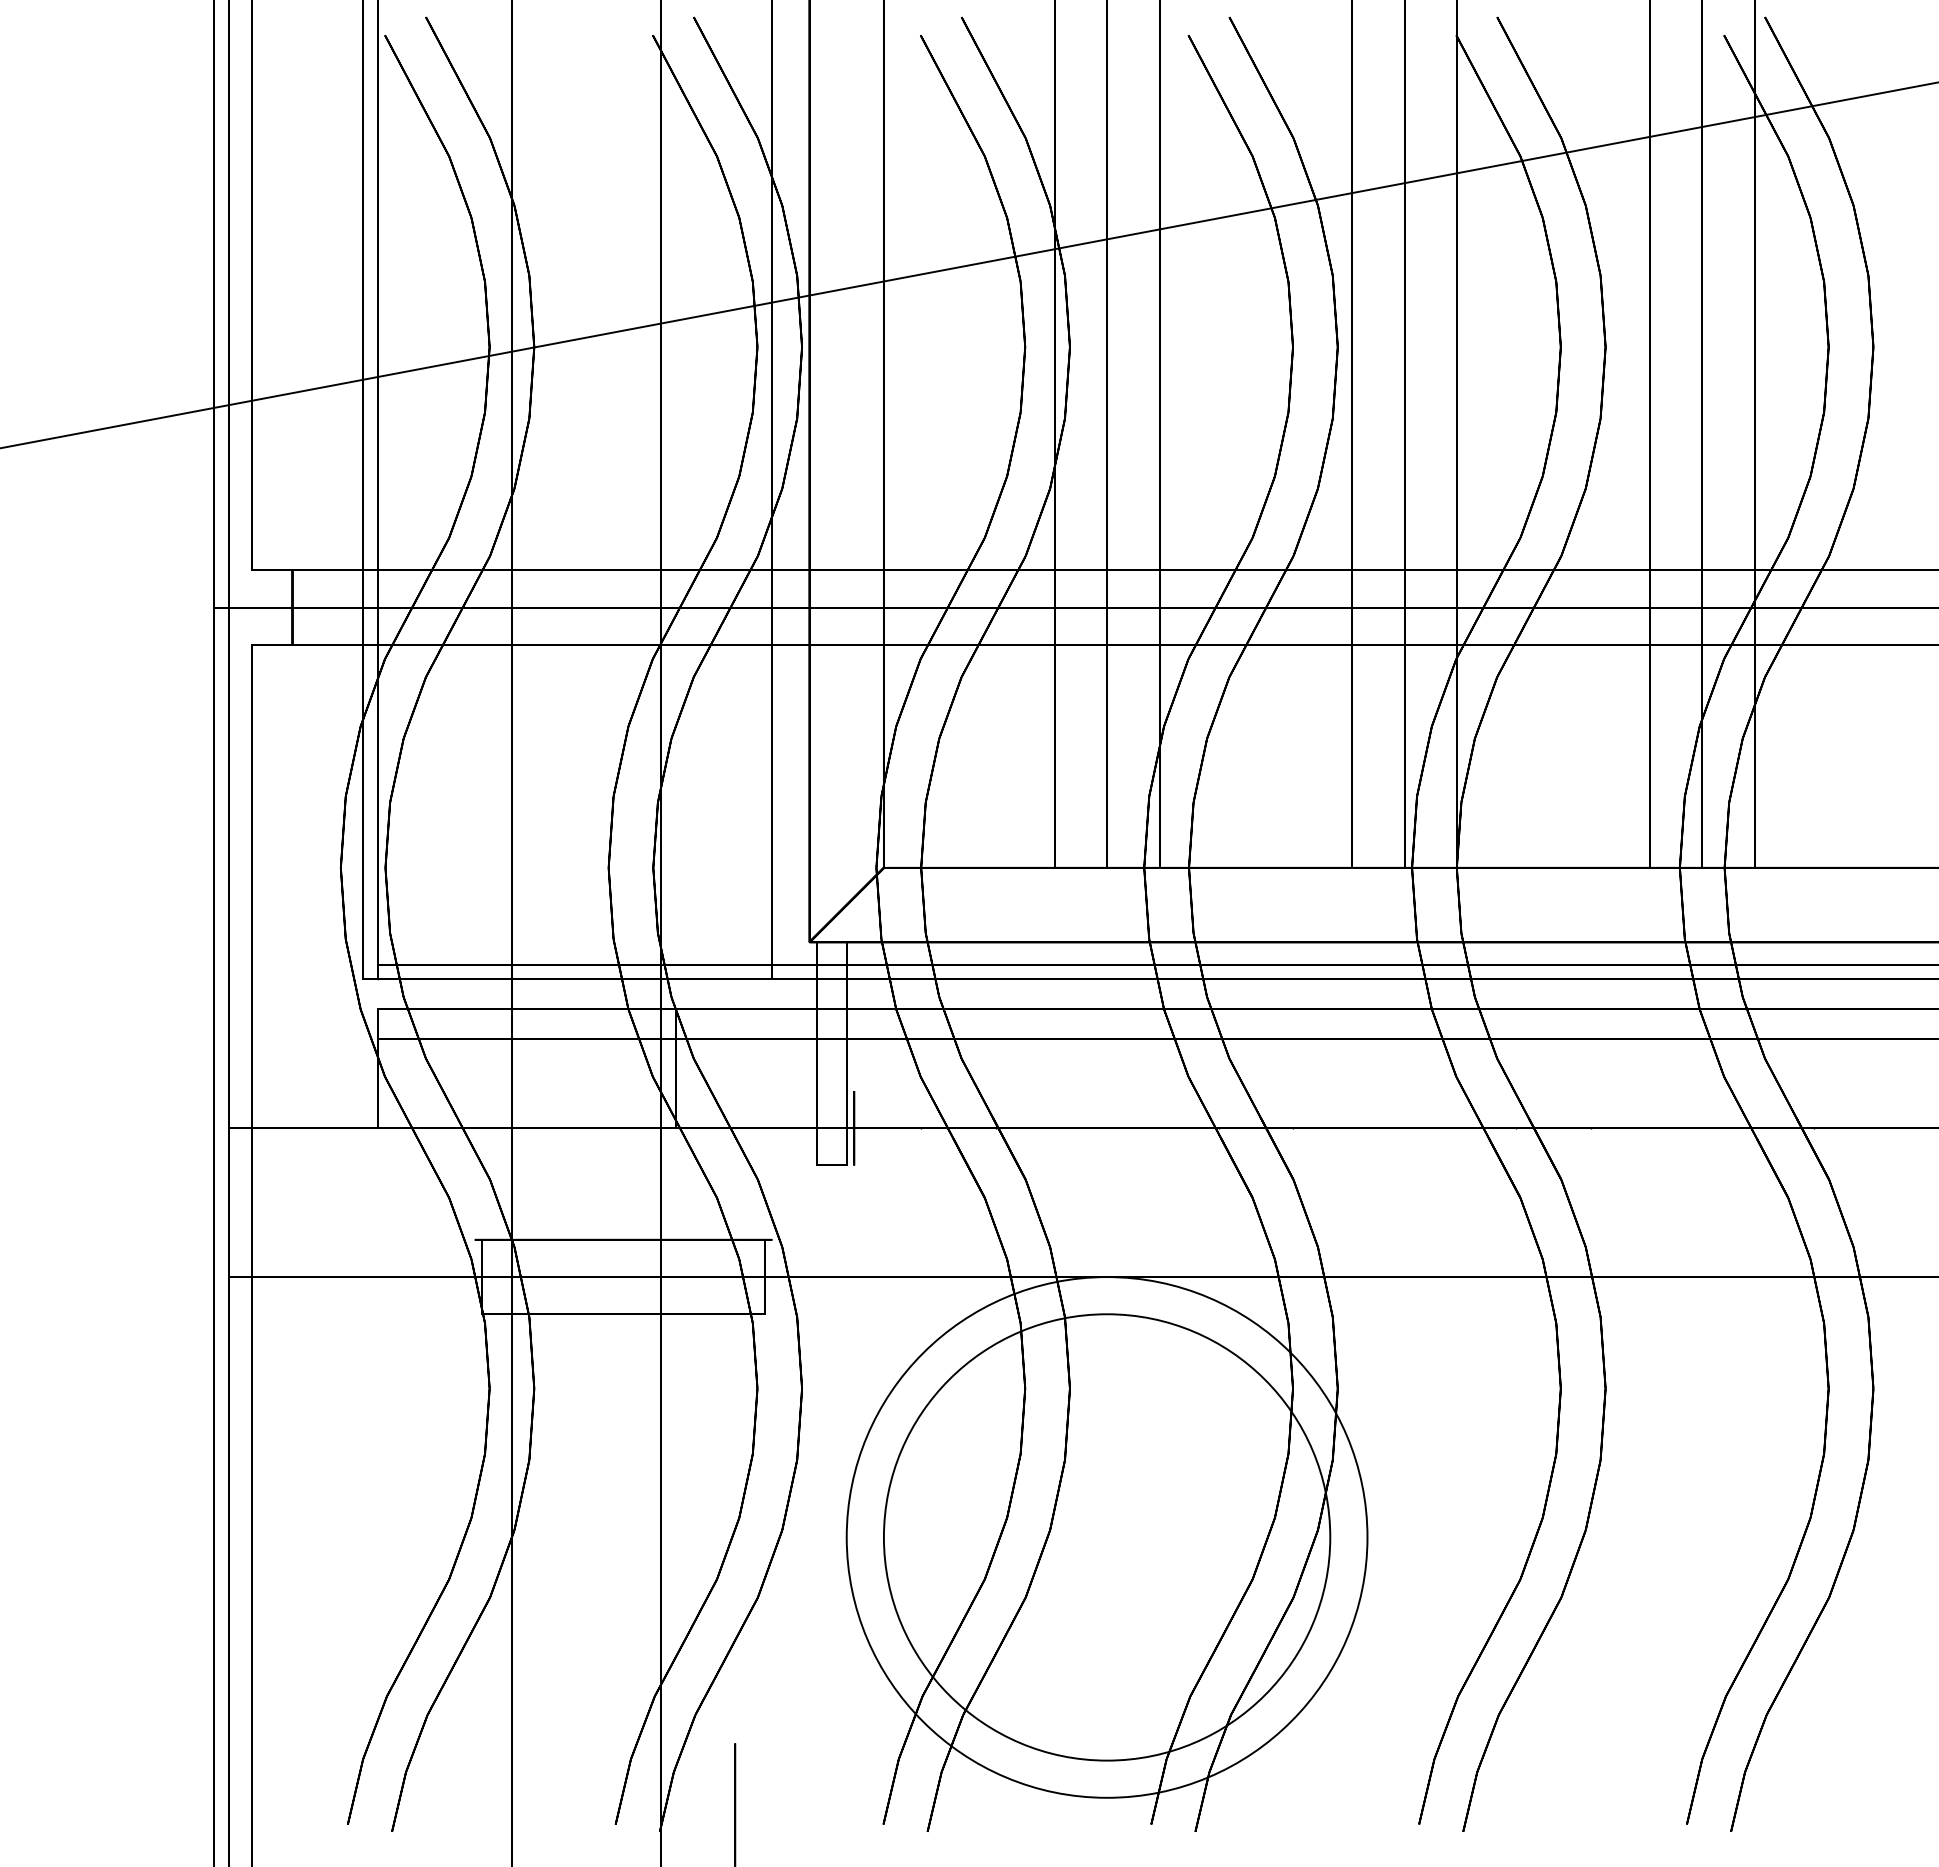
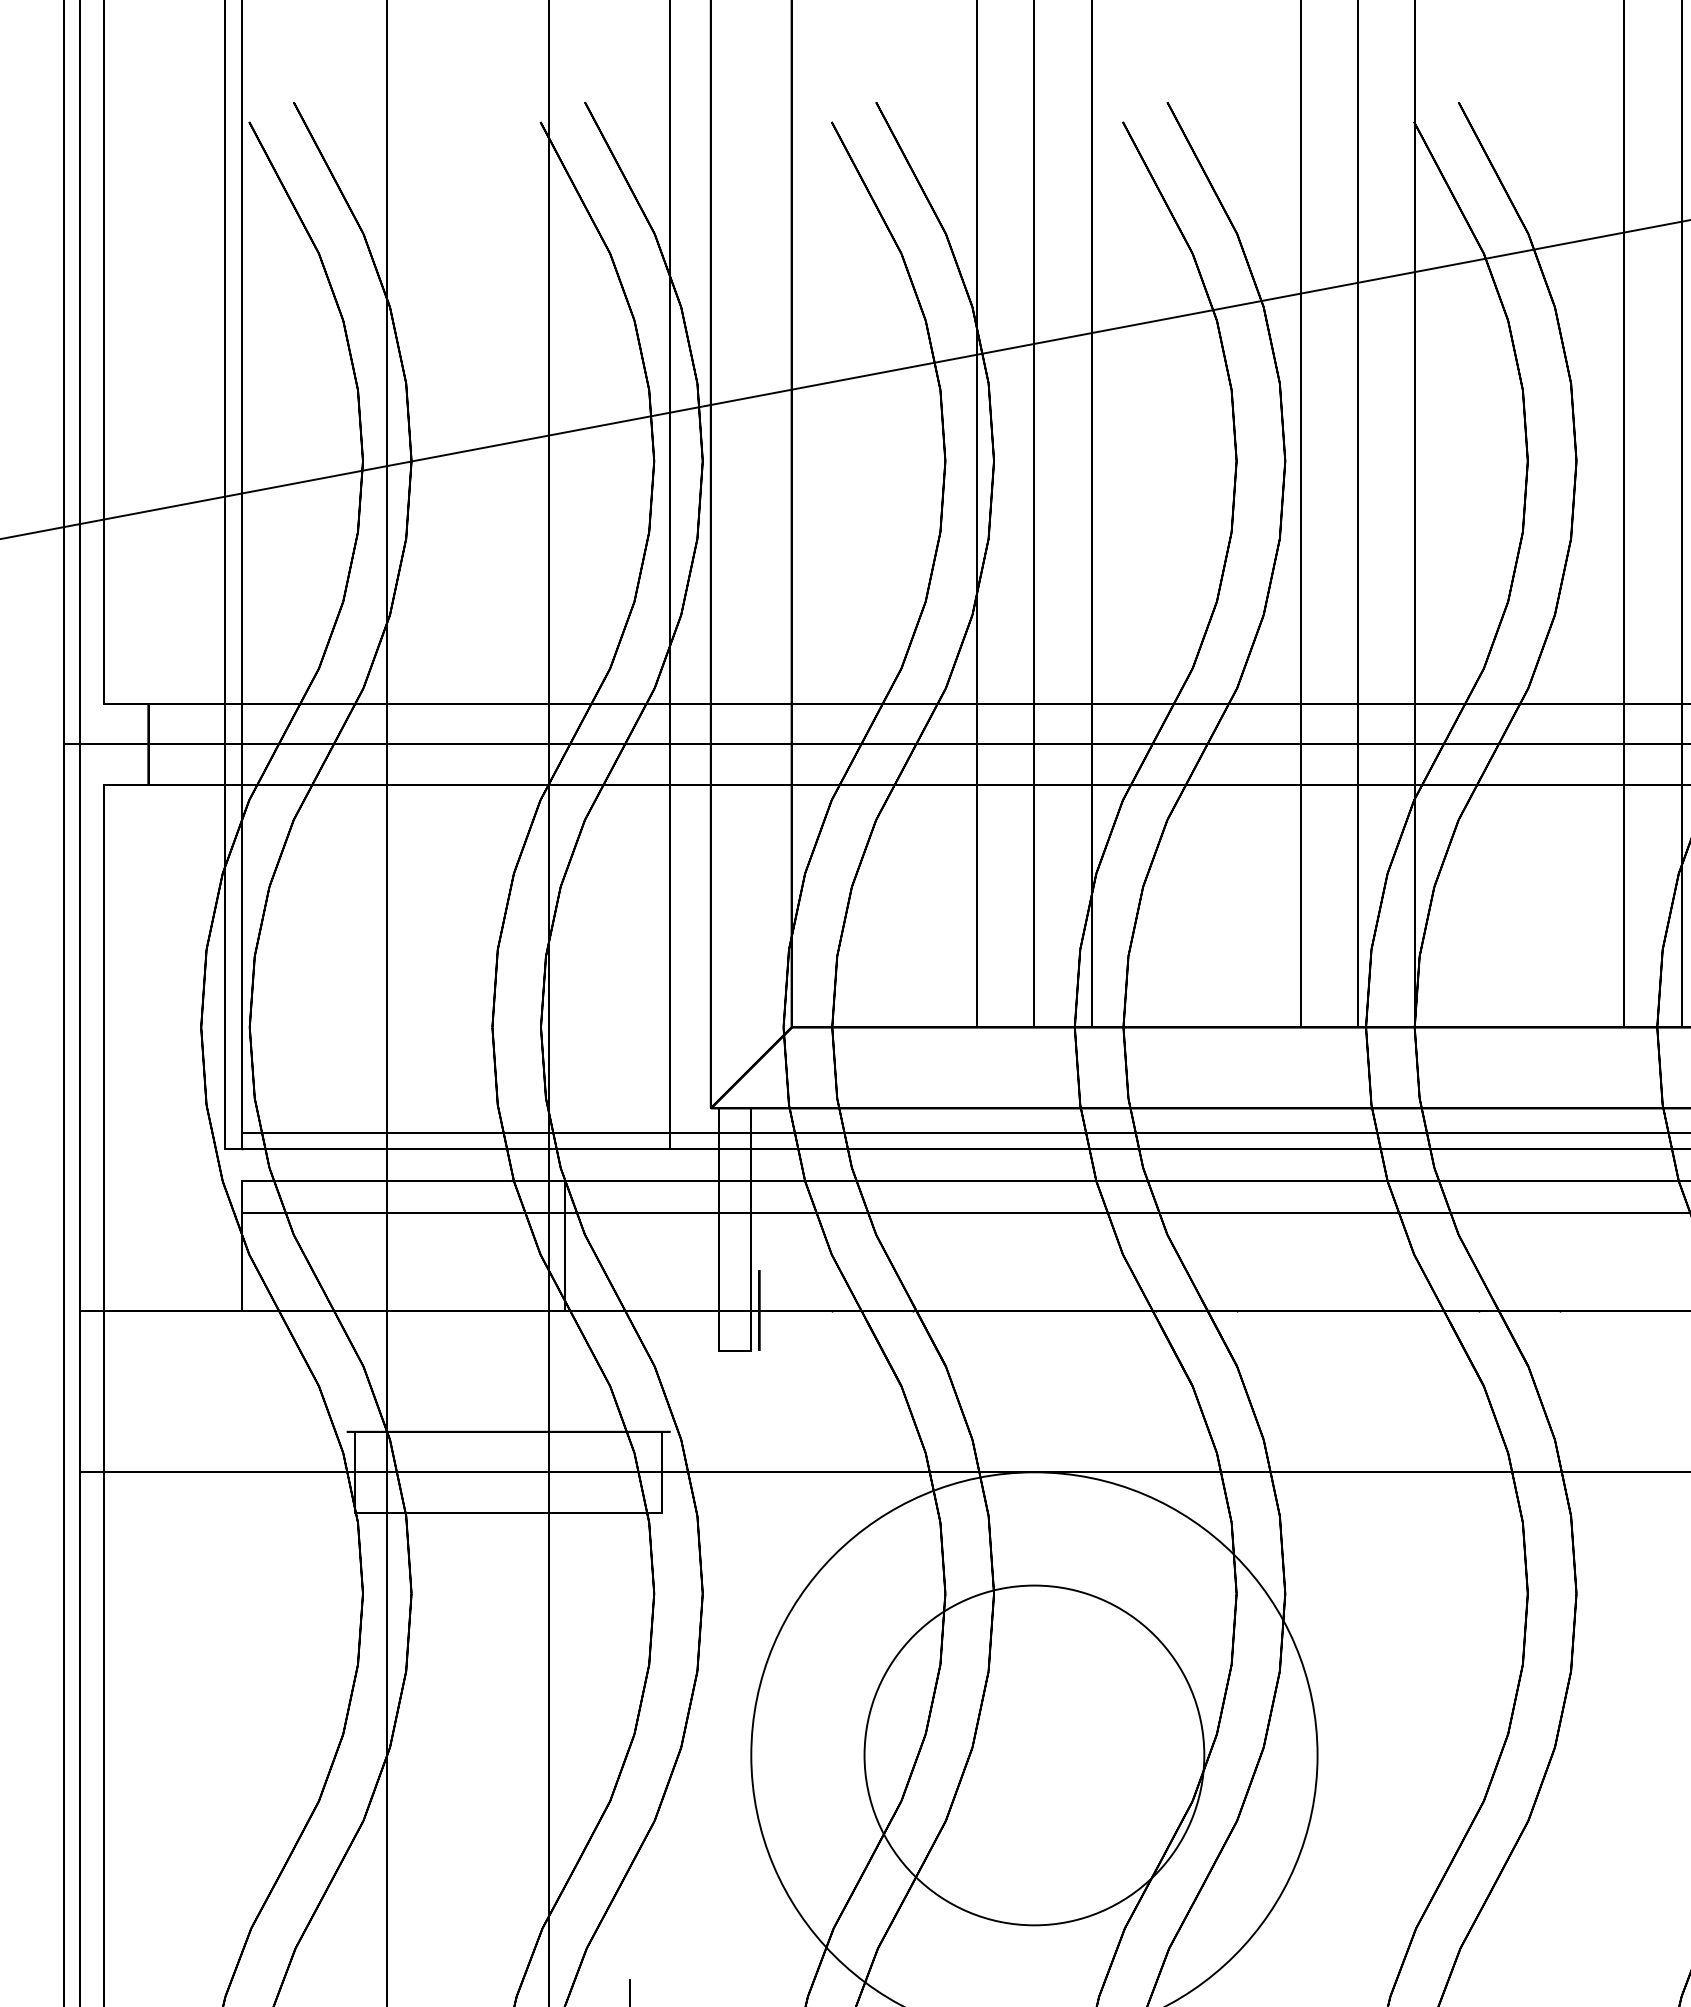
circle: (1106, 1537) -> (1033, 1755), size x0.7

